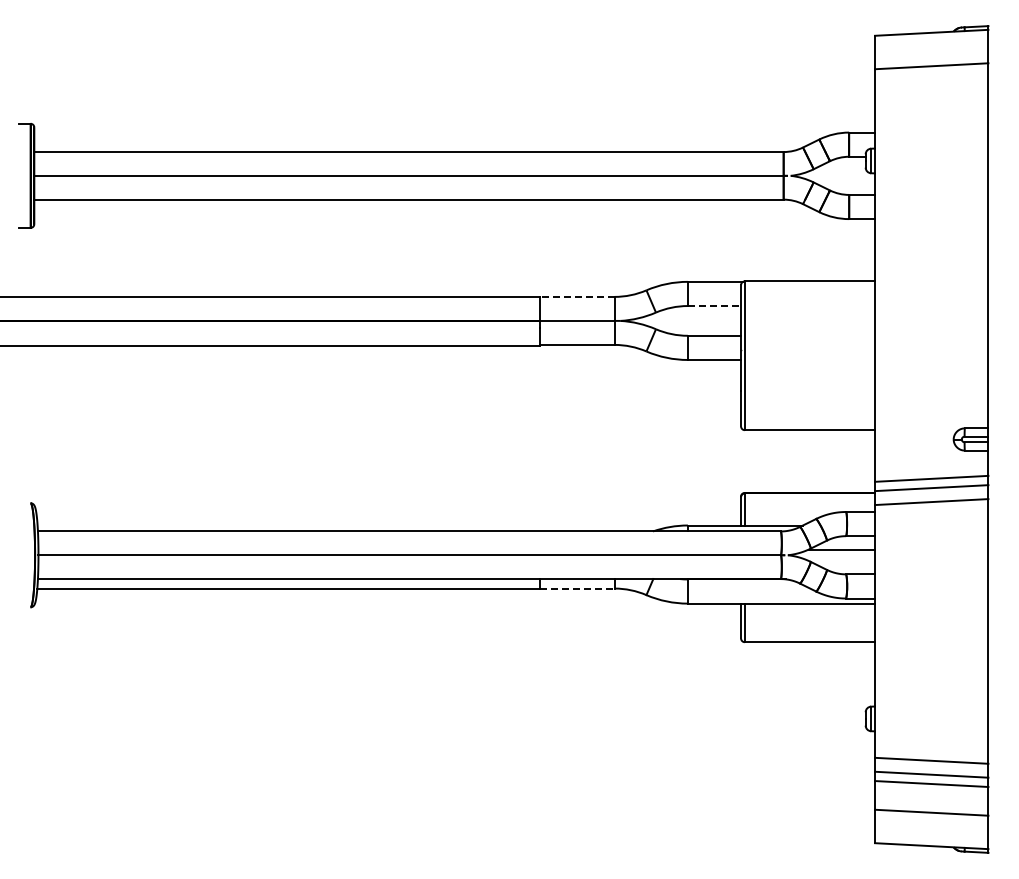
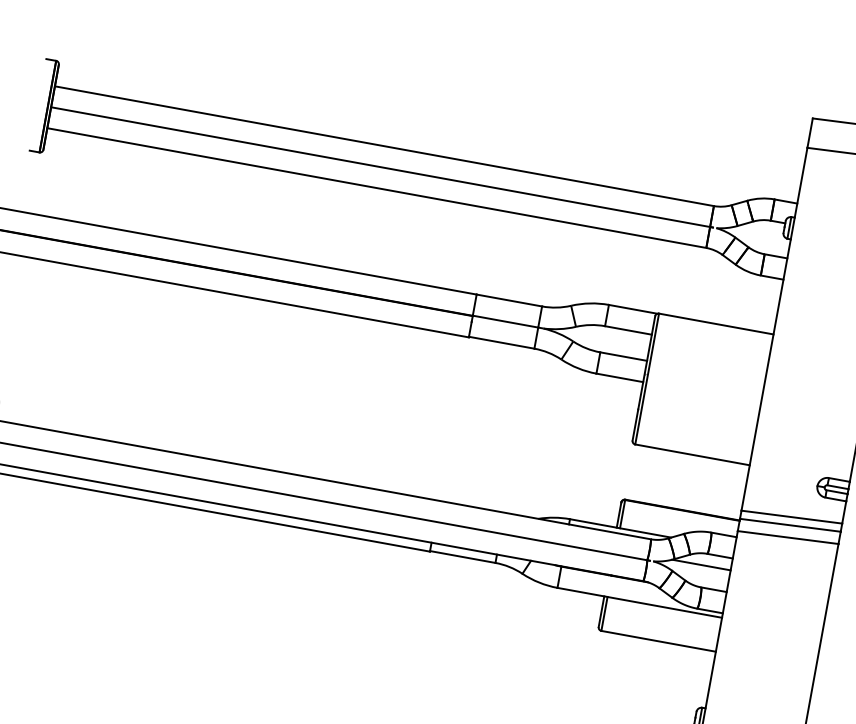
line: (576, 296) -> (508, 300), dashed -> solid
line: (714, 306) -> (628, 330), dashed -> solid
line: (577, 588) -> (462, 556), dashed -> solid

